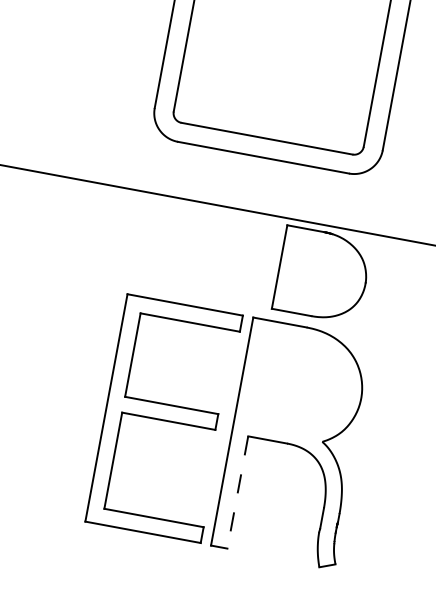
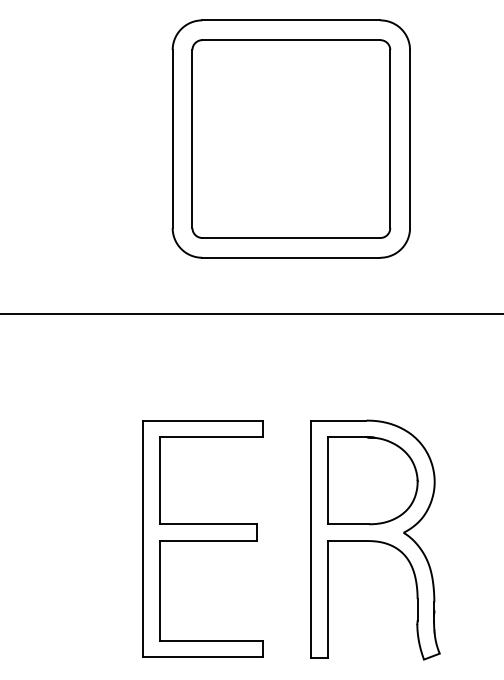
part: (322, 274) -> (372, 480), moved
part: (163, 418) -> (202, 538), moved
line: (237, 493) -> (327, 600), dashed -> solid

